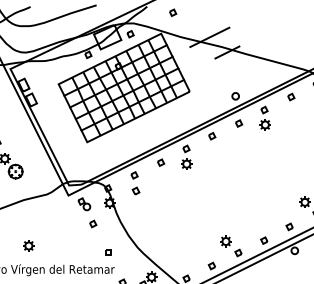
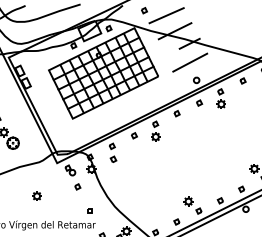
line: (199, 18) -> (166, 15), added
line: (228, 74) -> (190, 62), added
part: (28, 245) -> (36, 195), moved

